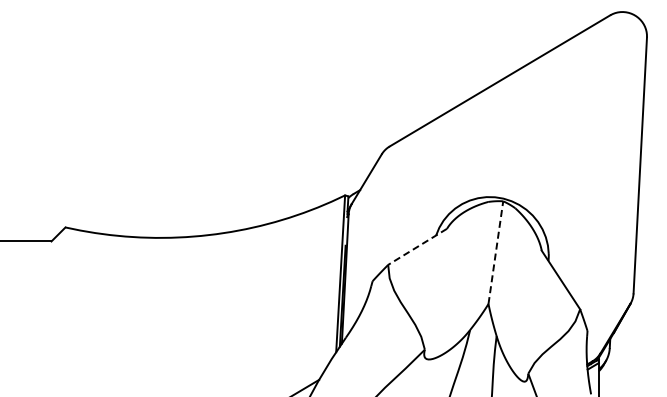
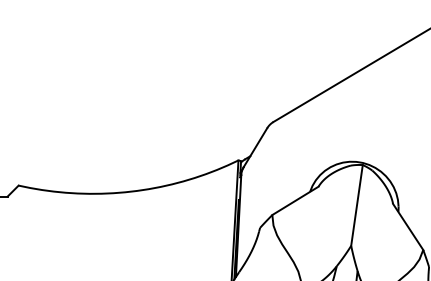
line: (417, 246) -> (295, 200), dashed -> solid
line: (495, 252) -> (356, 205), dashed -> solid

